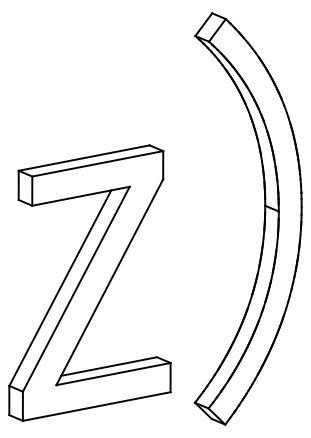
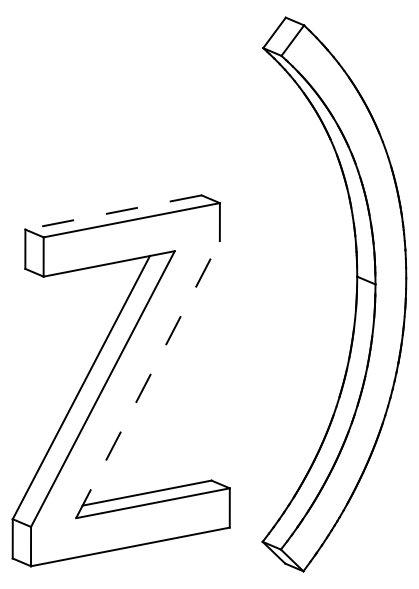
line: (84, 158) -> (113, 212), solid -> dashed
line: (110, 282) -> (148, 379), solid -> dashed

